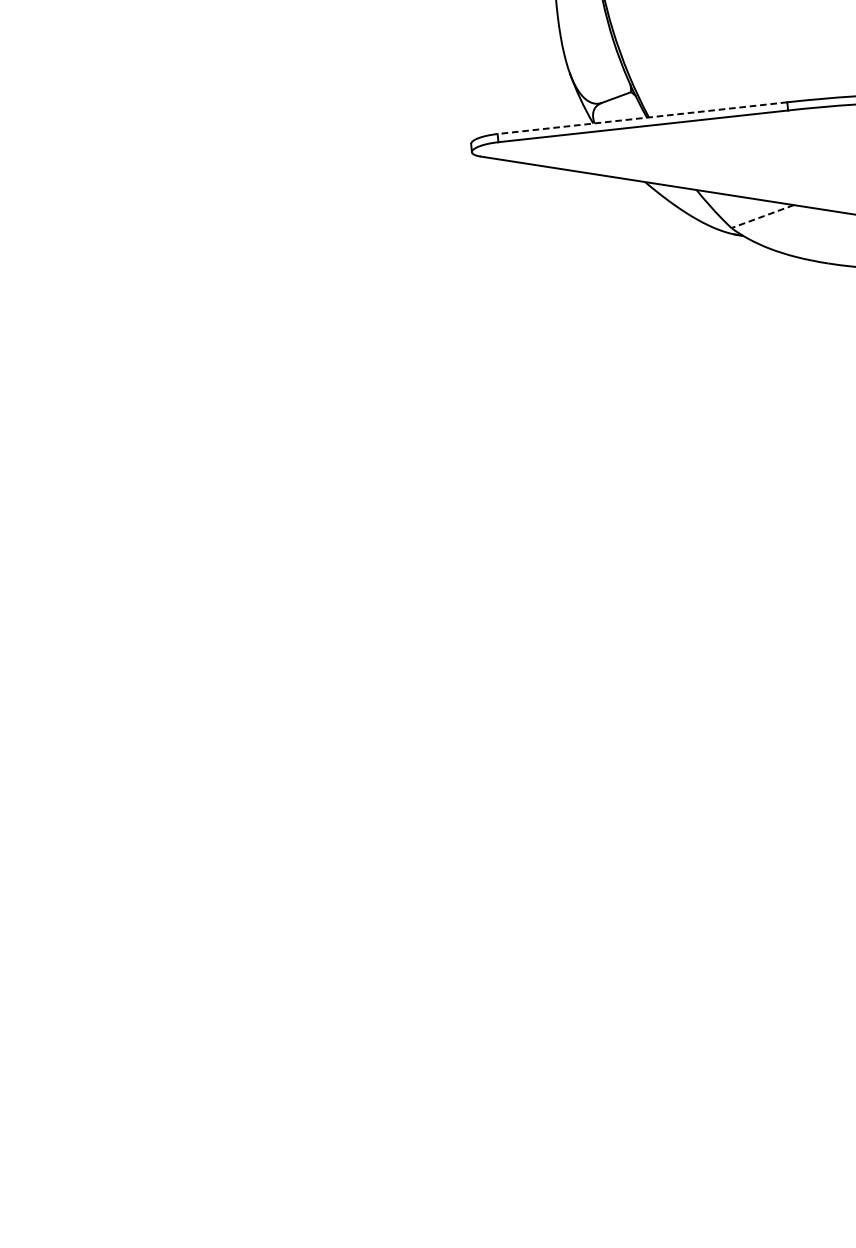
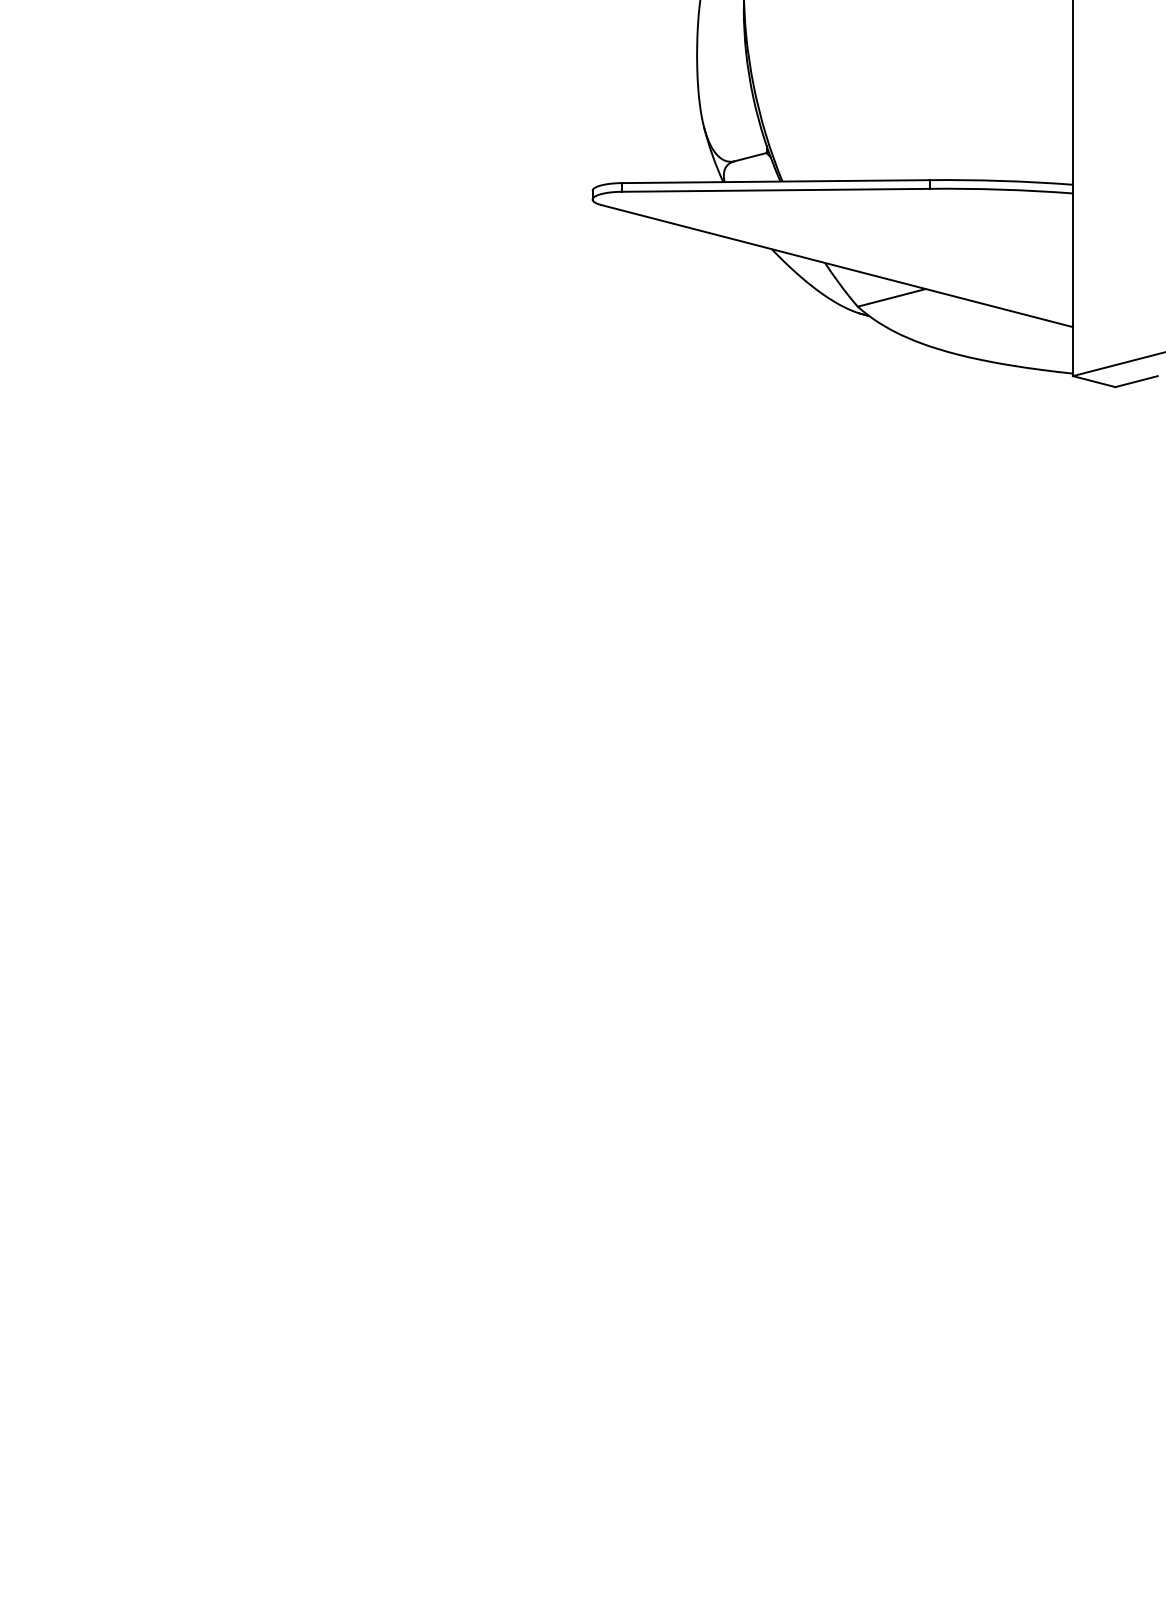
line: (642, 118) -> (775, 181), dashed -> solid
line: (762, 217) -> (891, 298), dashed -> solid

